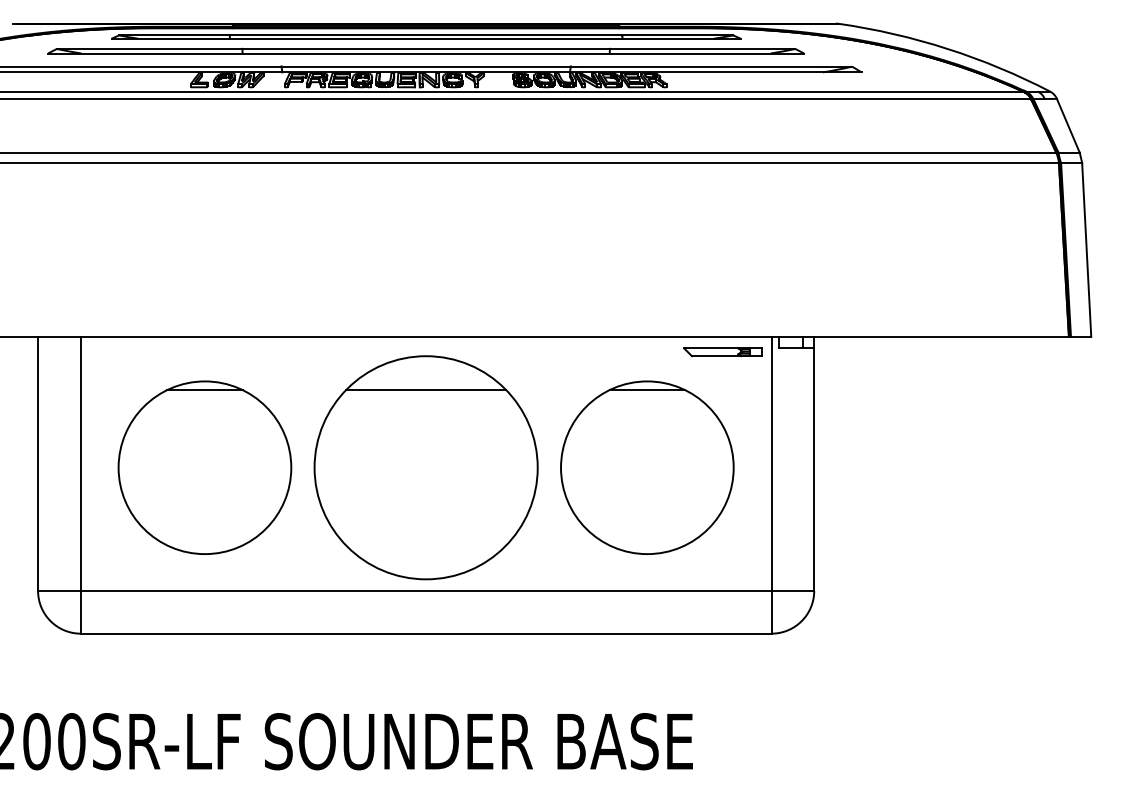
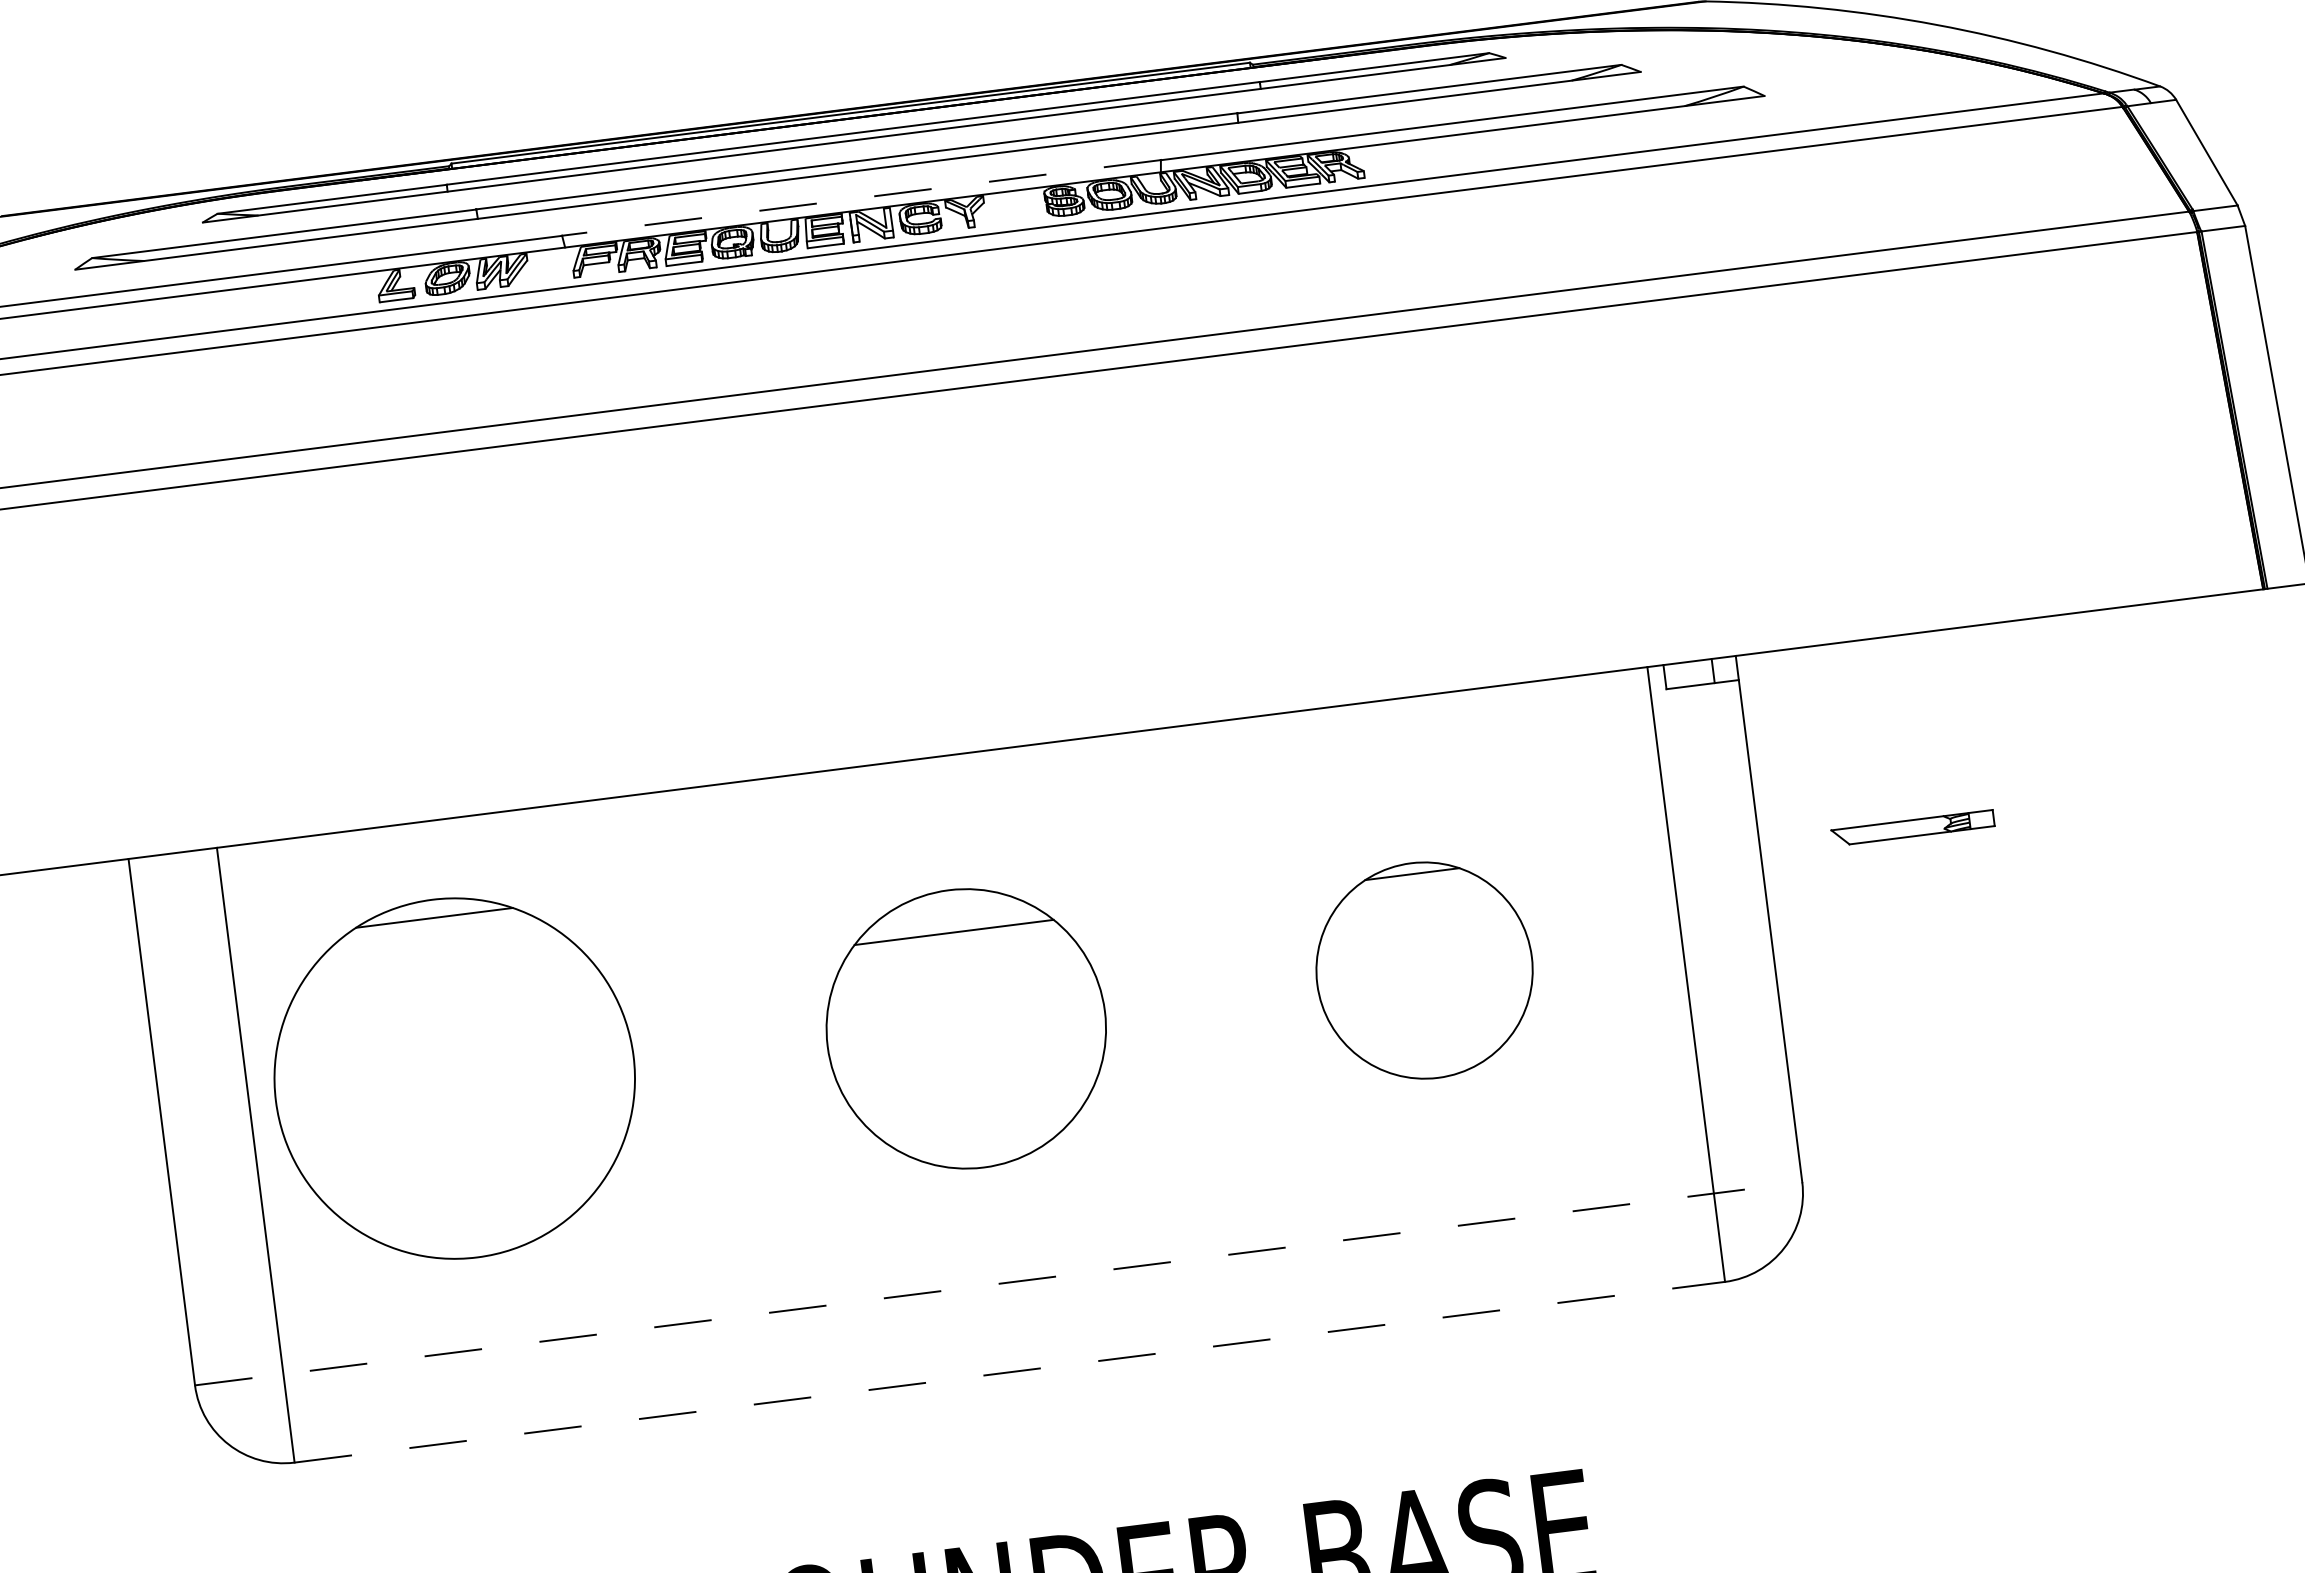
line: (426, 66) -> (862, 197), solid -> dashed
part: (722, 352) -> (1911, 828), moved
part: (204, 467) -> (453, 1078), moved
part: (425, 467) -> (964, 1028), size x0.6
part: (647, 467) -> (1424, 970), size x0.6
line: (426, 590) -> (999, 1282), solid -> dashed
line: (426, 633) -> (1010, 1371), solid -> dashed

